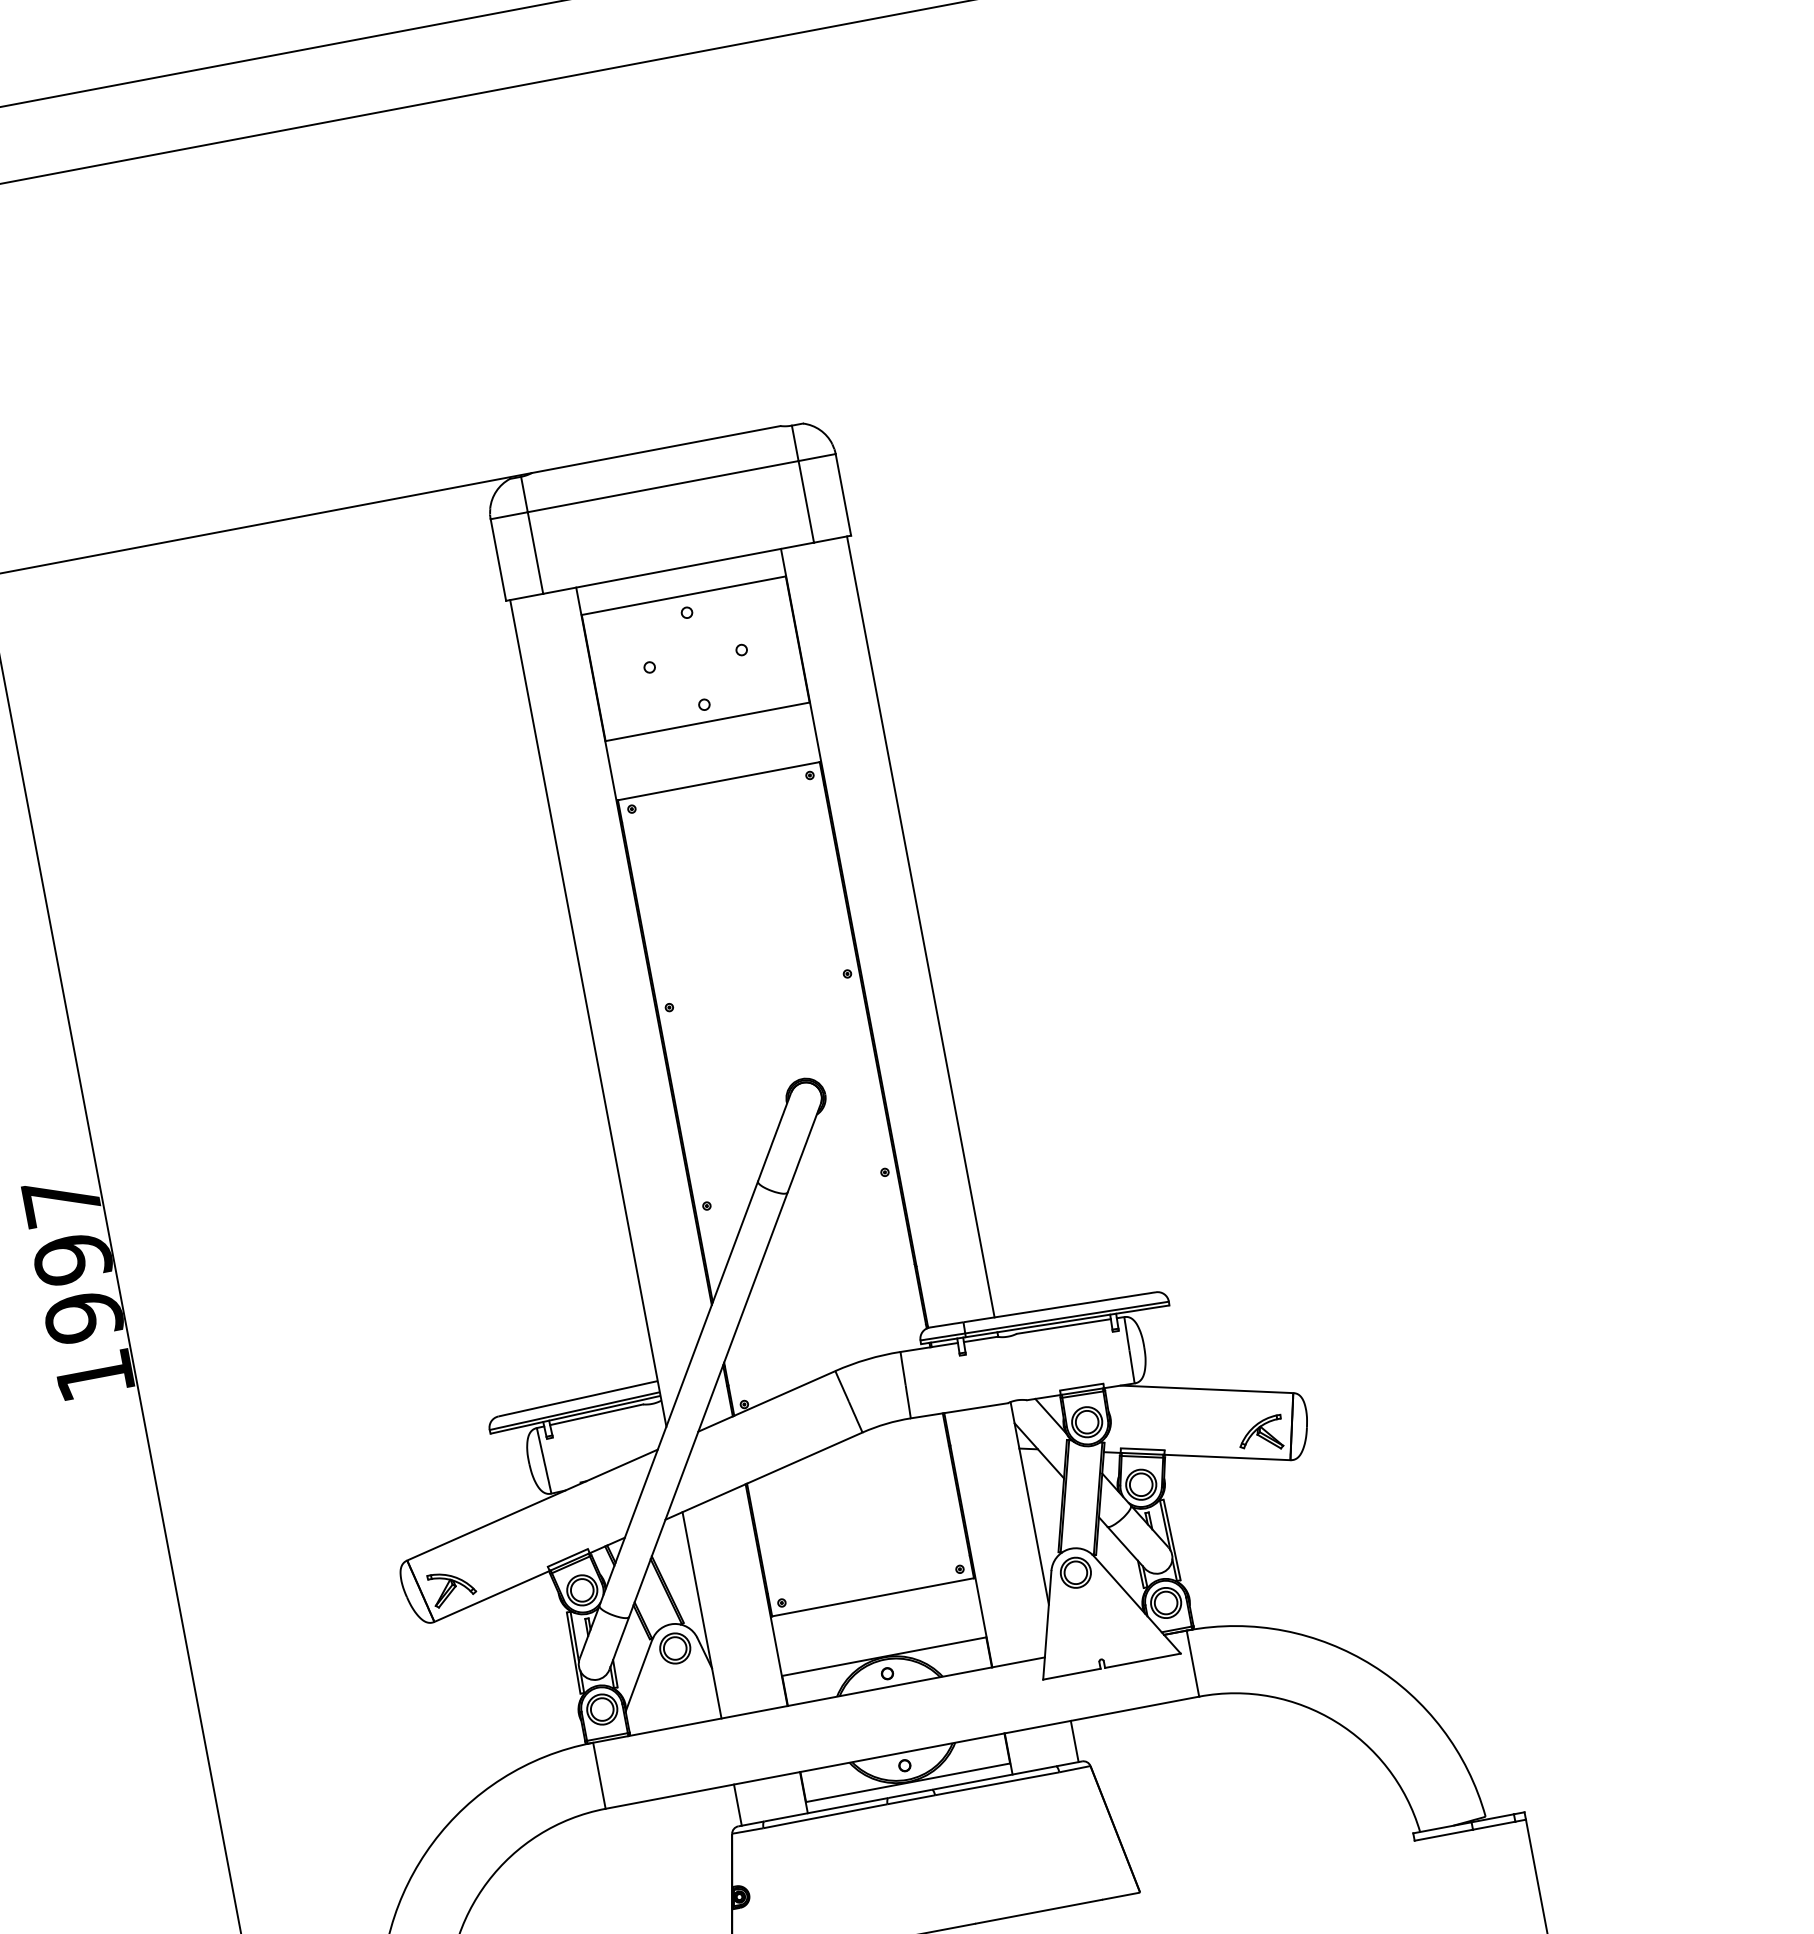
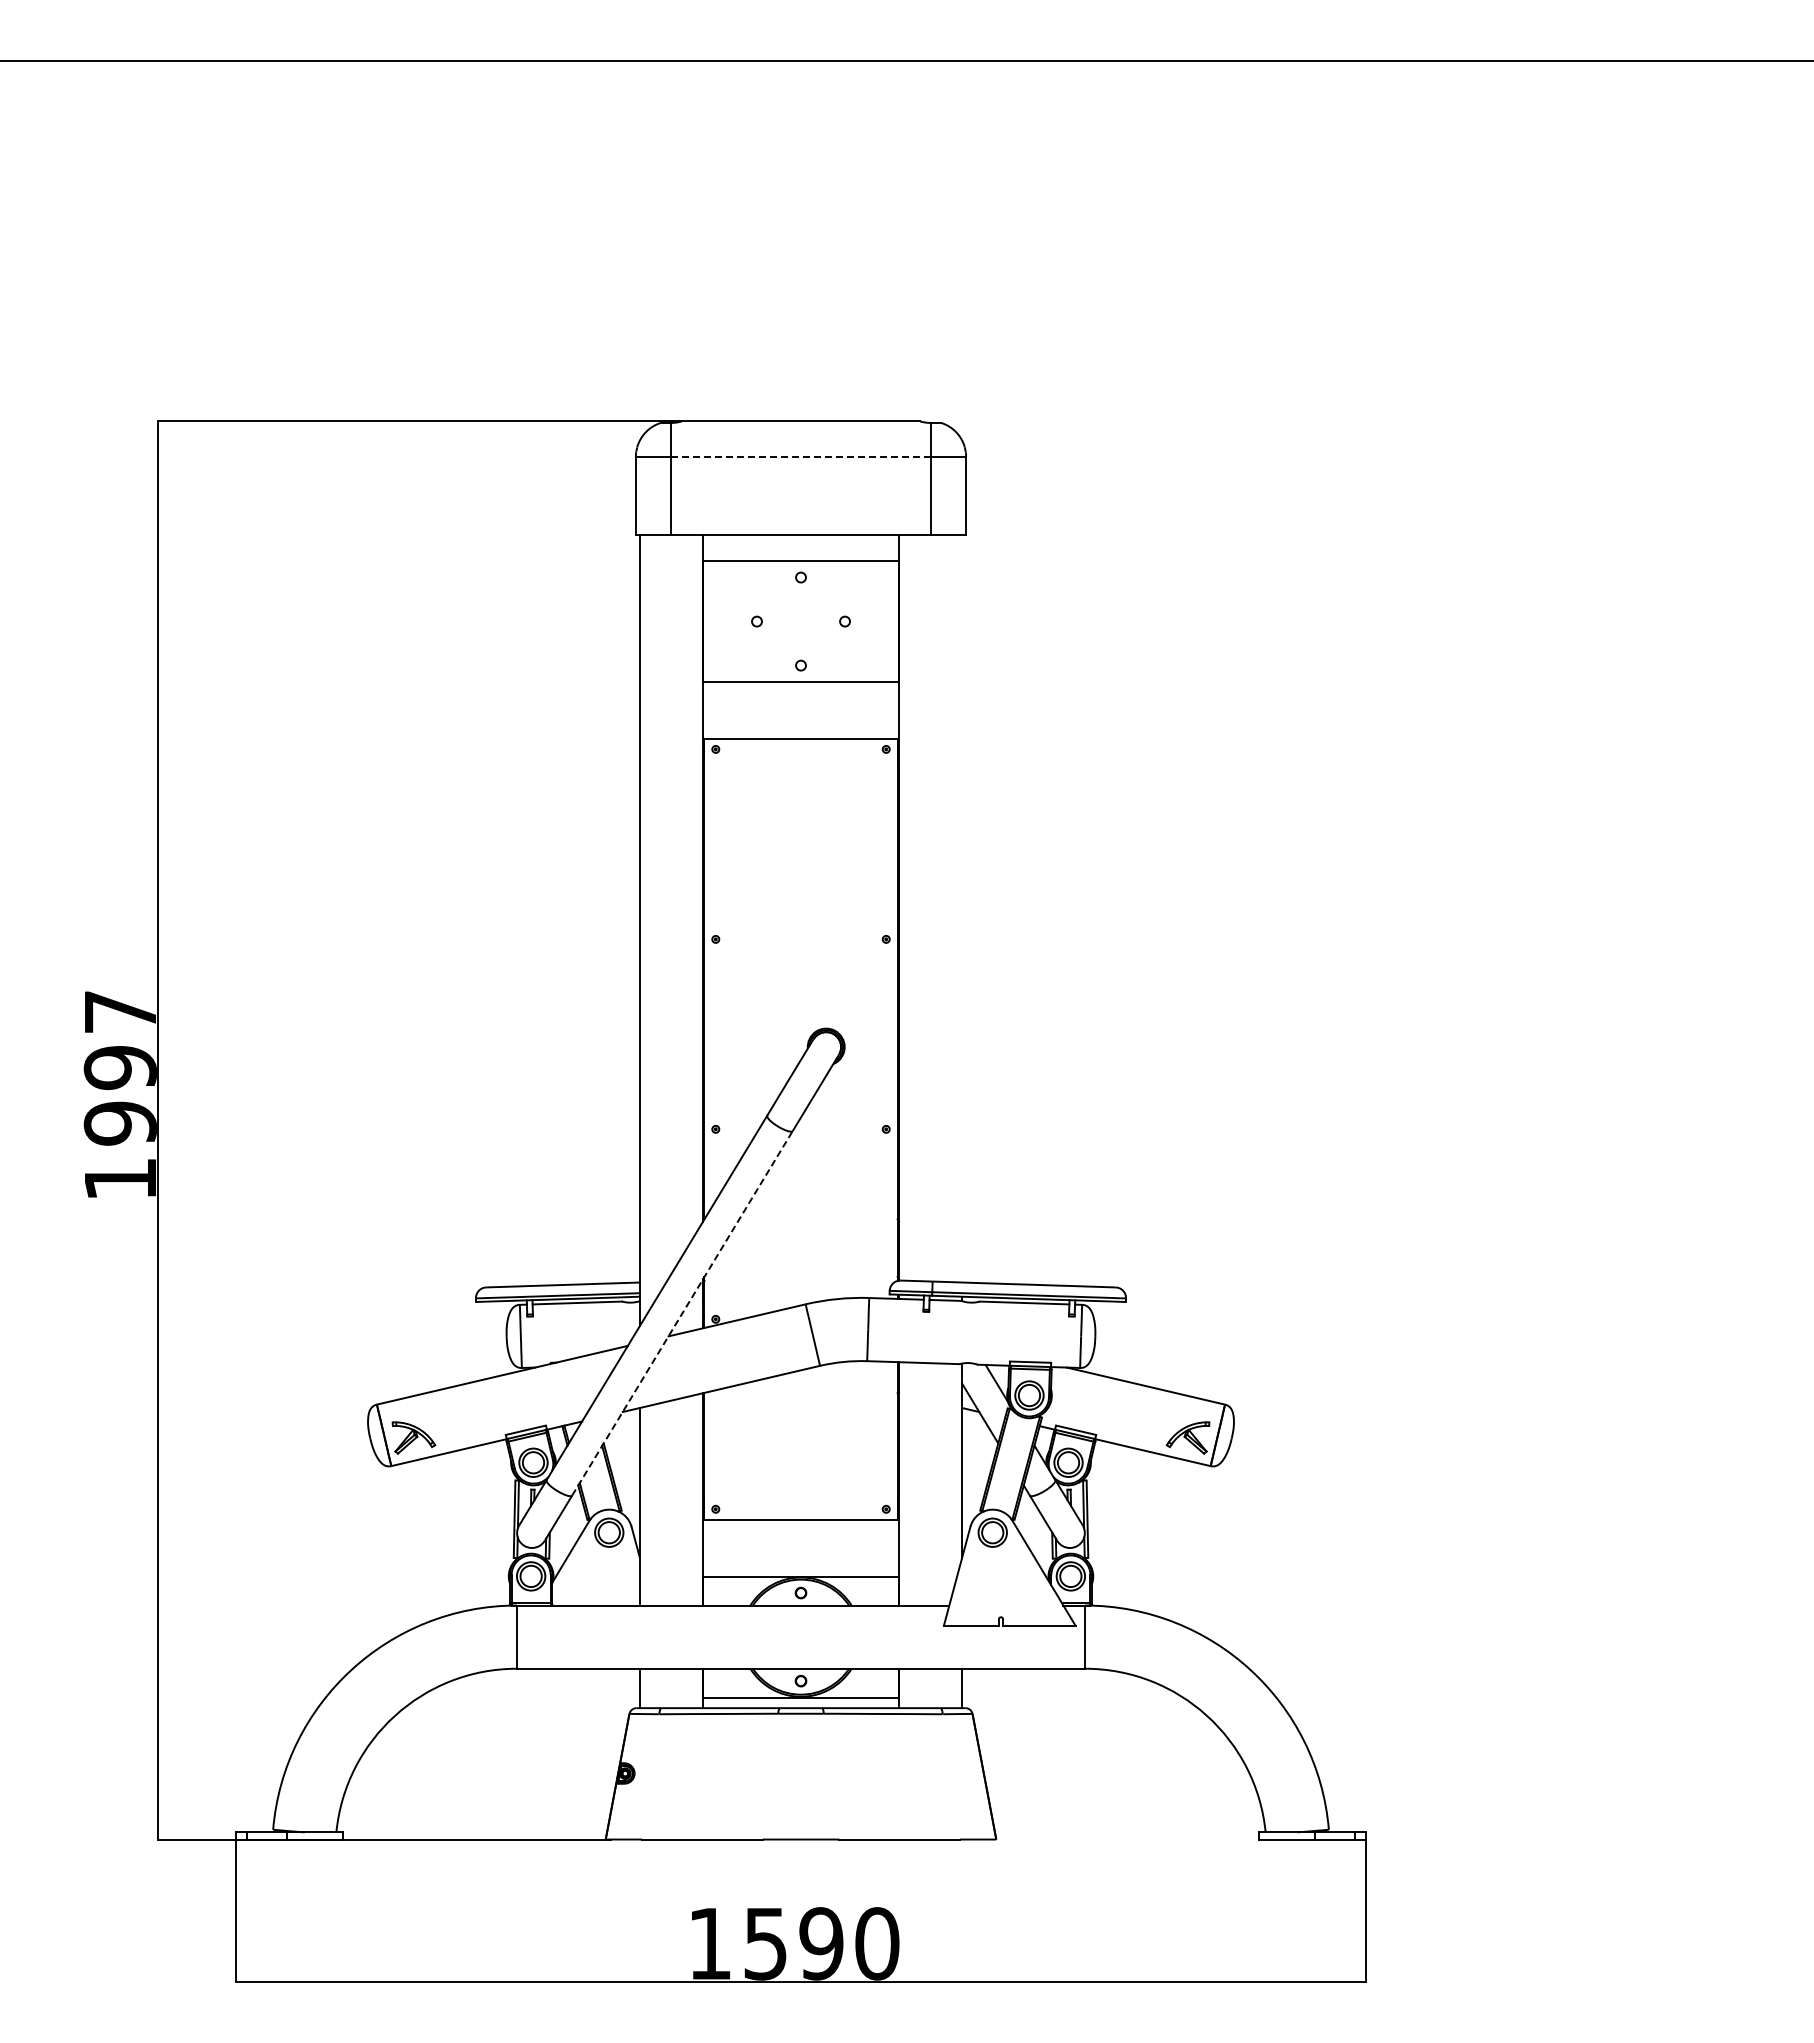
line: (663, 486) -> (801, 456), solid -> dashed
line: (921, 926) -> (962, 908), removed
line: (708, 1403) -> (682, 1312), solid -> dashed

